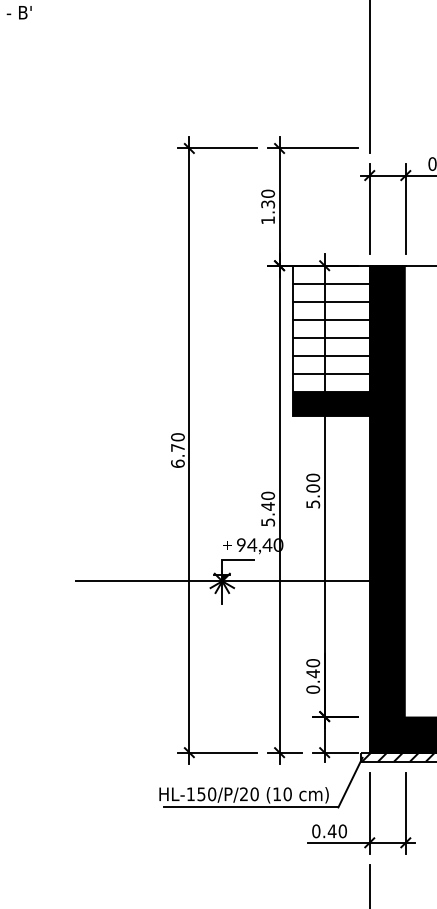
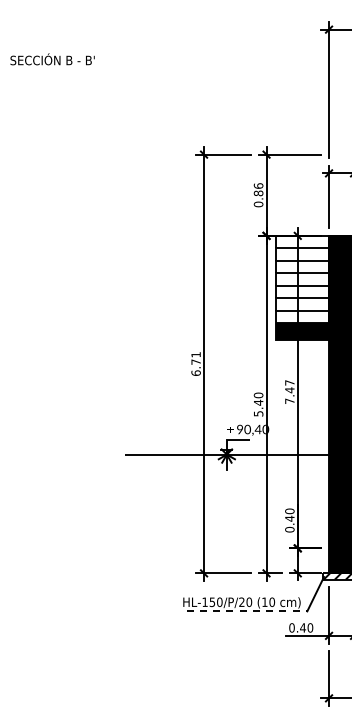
text: (267, 207) -> (258, 195), 1.30 -> 0.86
text: (177, 436) -> (195, 354), 6.70 -> 6.71
text: (312, 491) -> (289, 392), 5.00 -> 7.47
text: (252, 545) -> (247, 429), 94,40 -> 90,40
line: (252, 807) -> (247, 611), solid -> dashed

